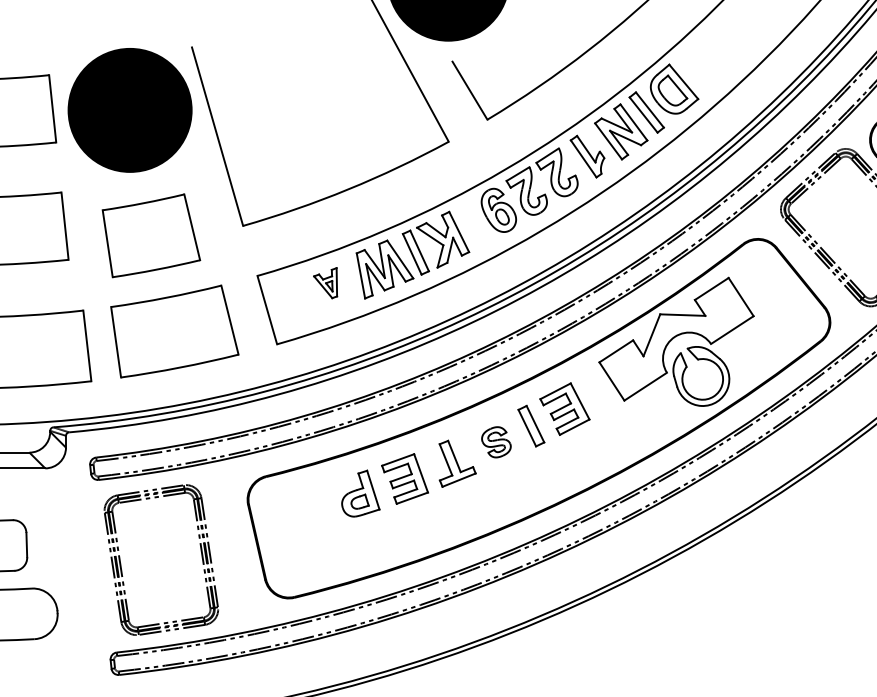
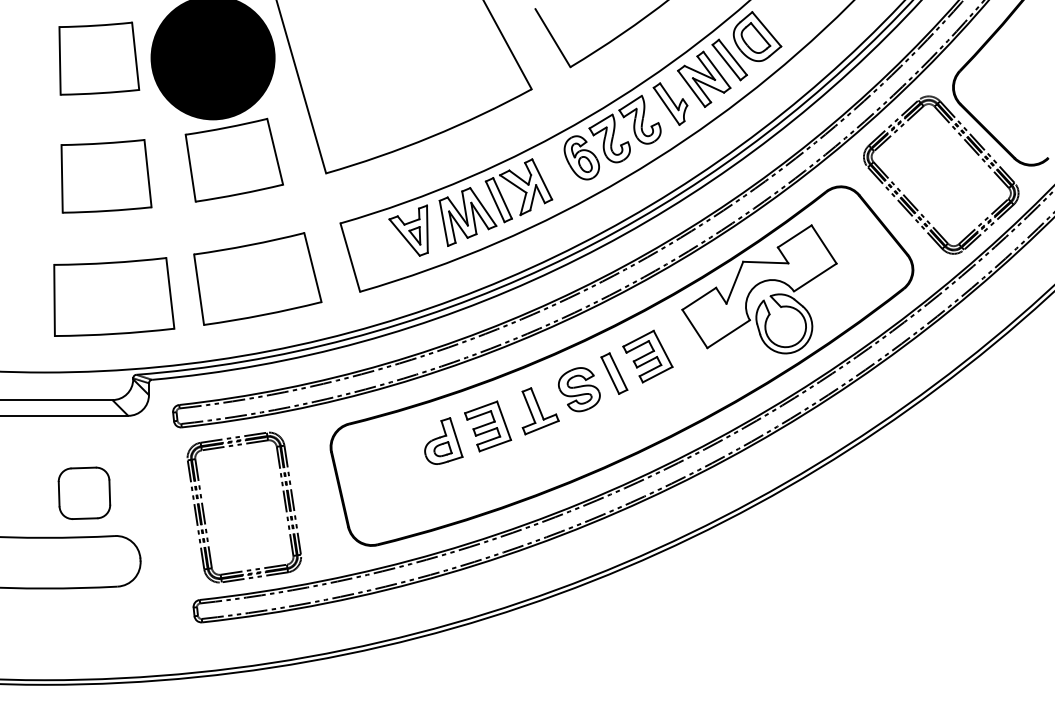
part: (150, 235) -> (233, 159), moved
part: (325, 283) -> (408, 230), size x1.67
part: (496, 442) -> (579, 389), size x1.43

